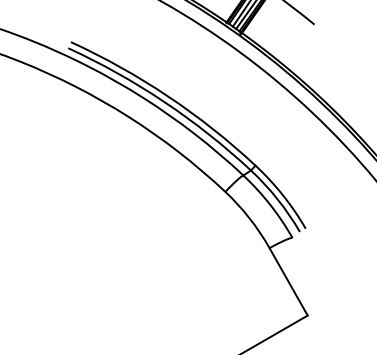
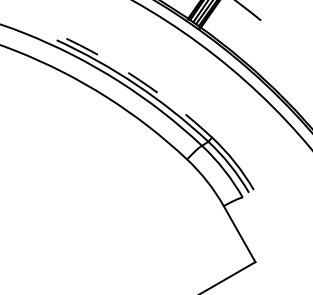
arc: (168, 96) -> (139, 80), solid -> dashed

